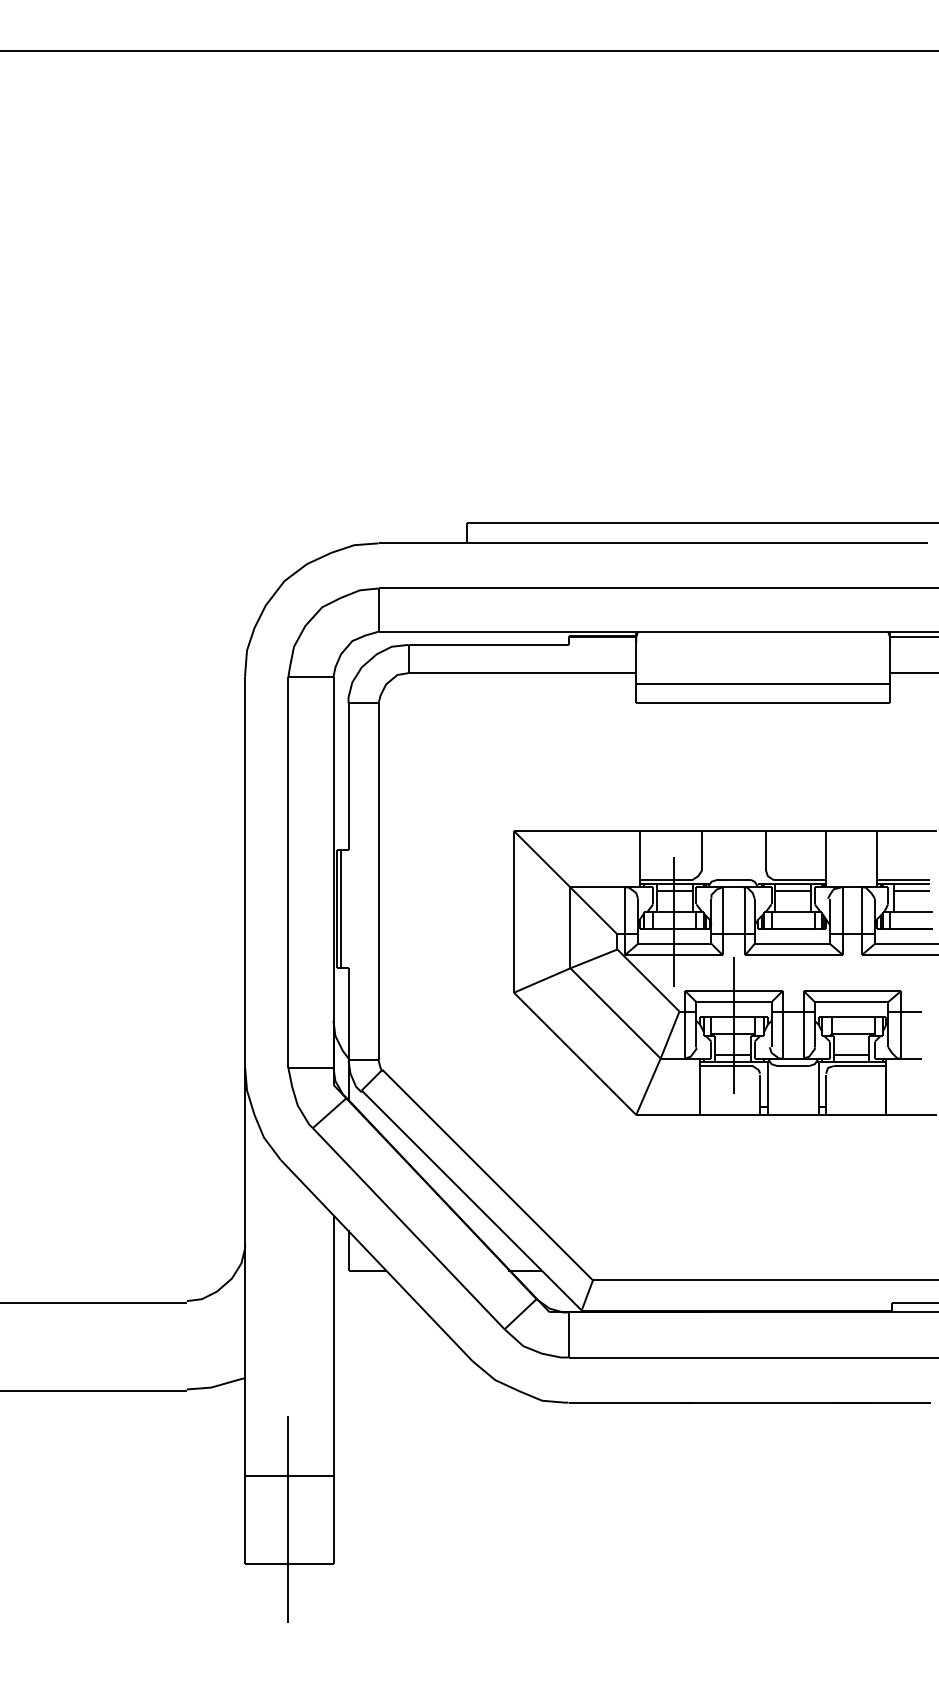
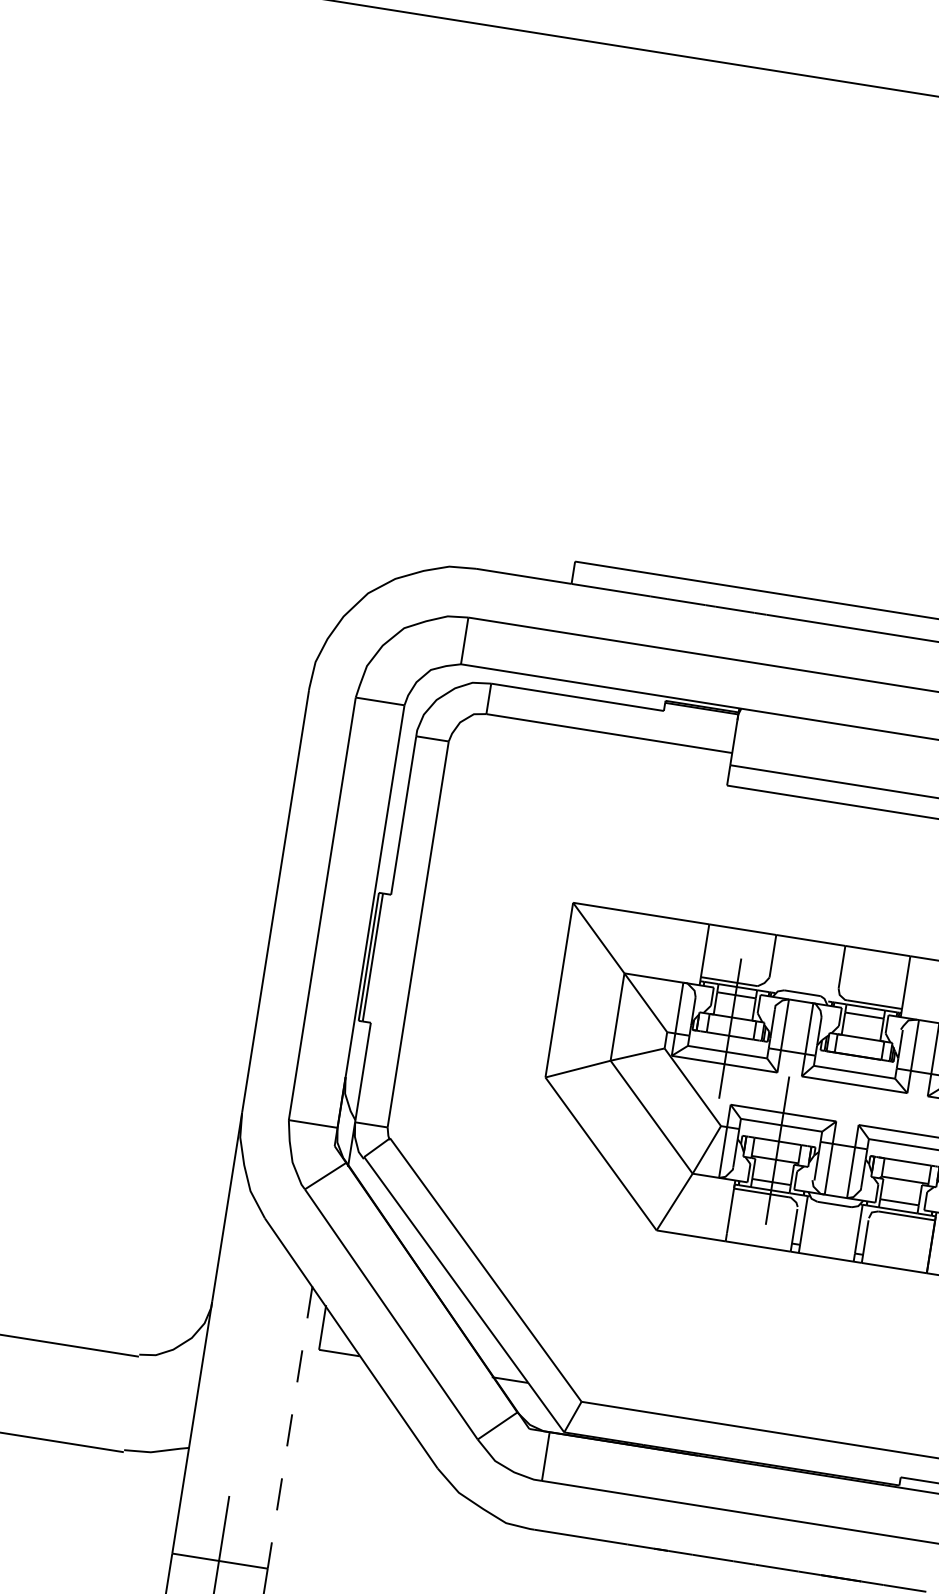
line: (333, 1345) -> (290, 1427), solid -> dashed

